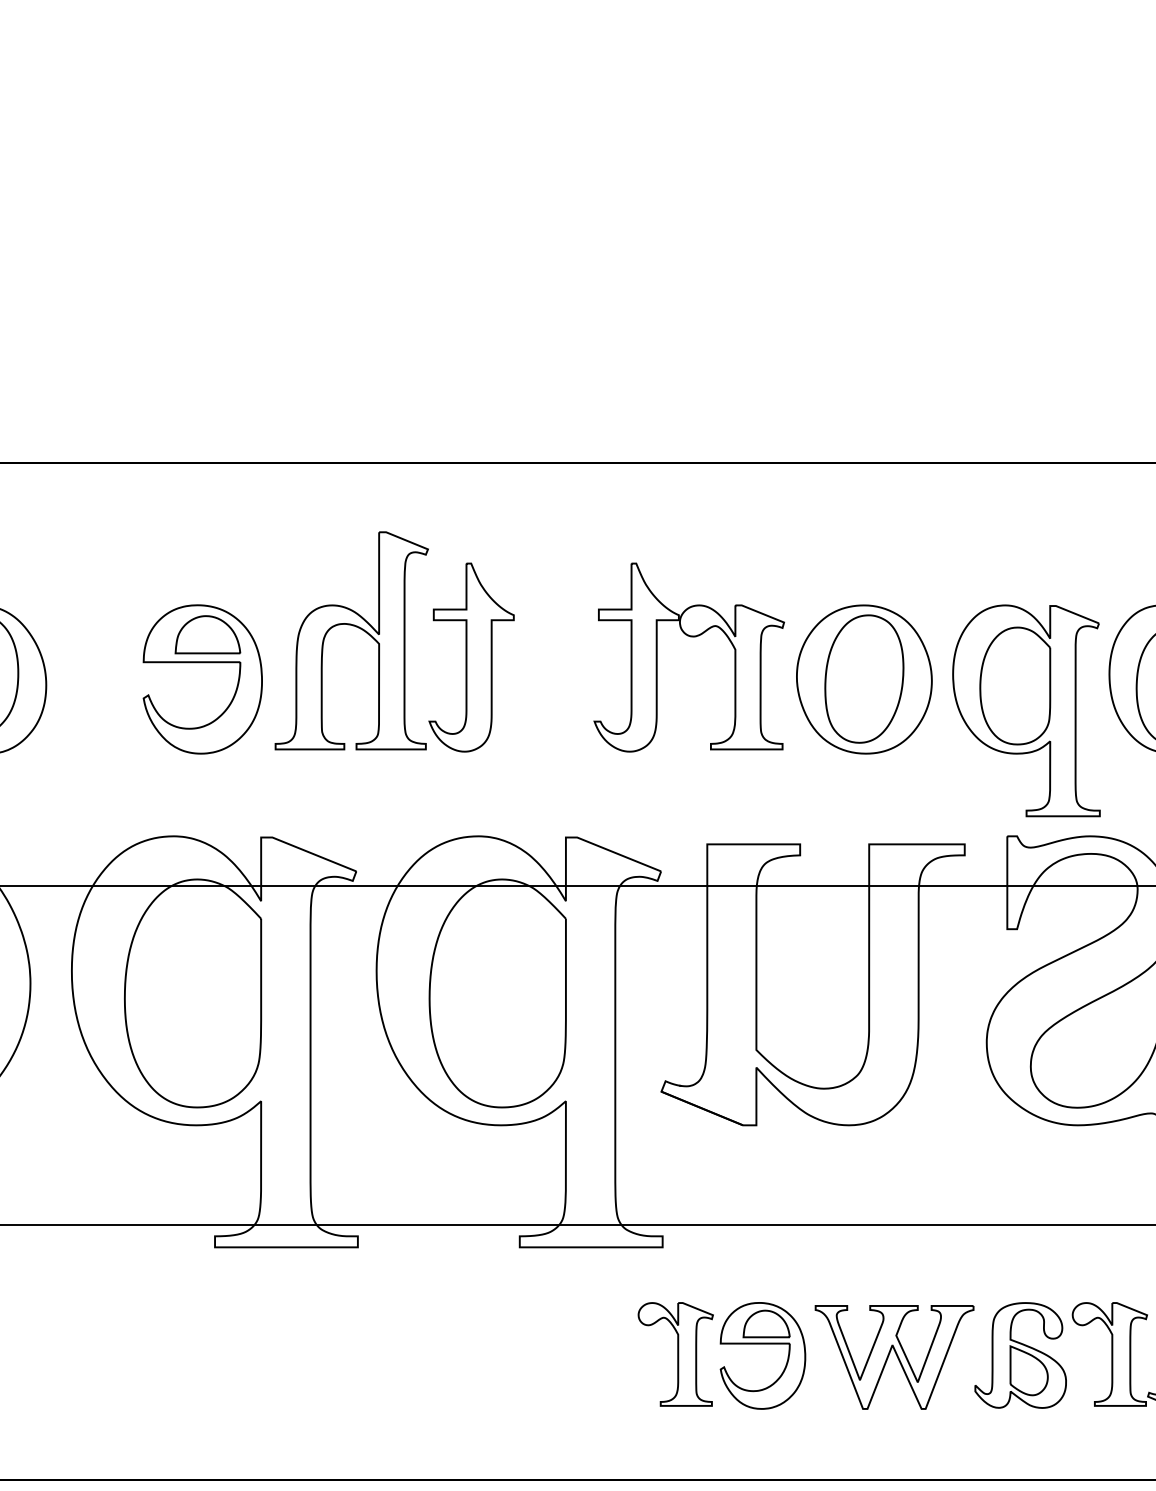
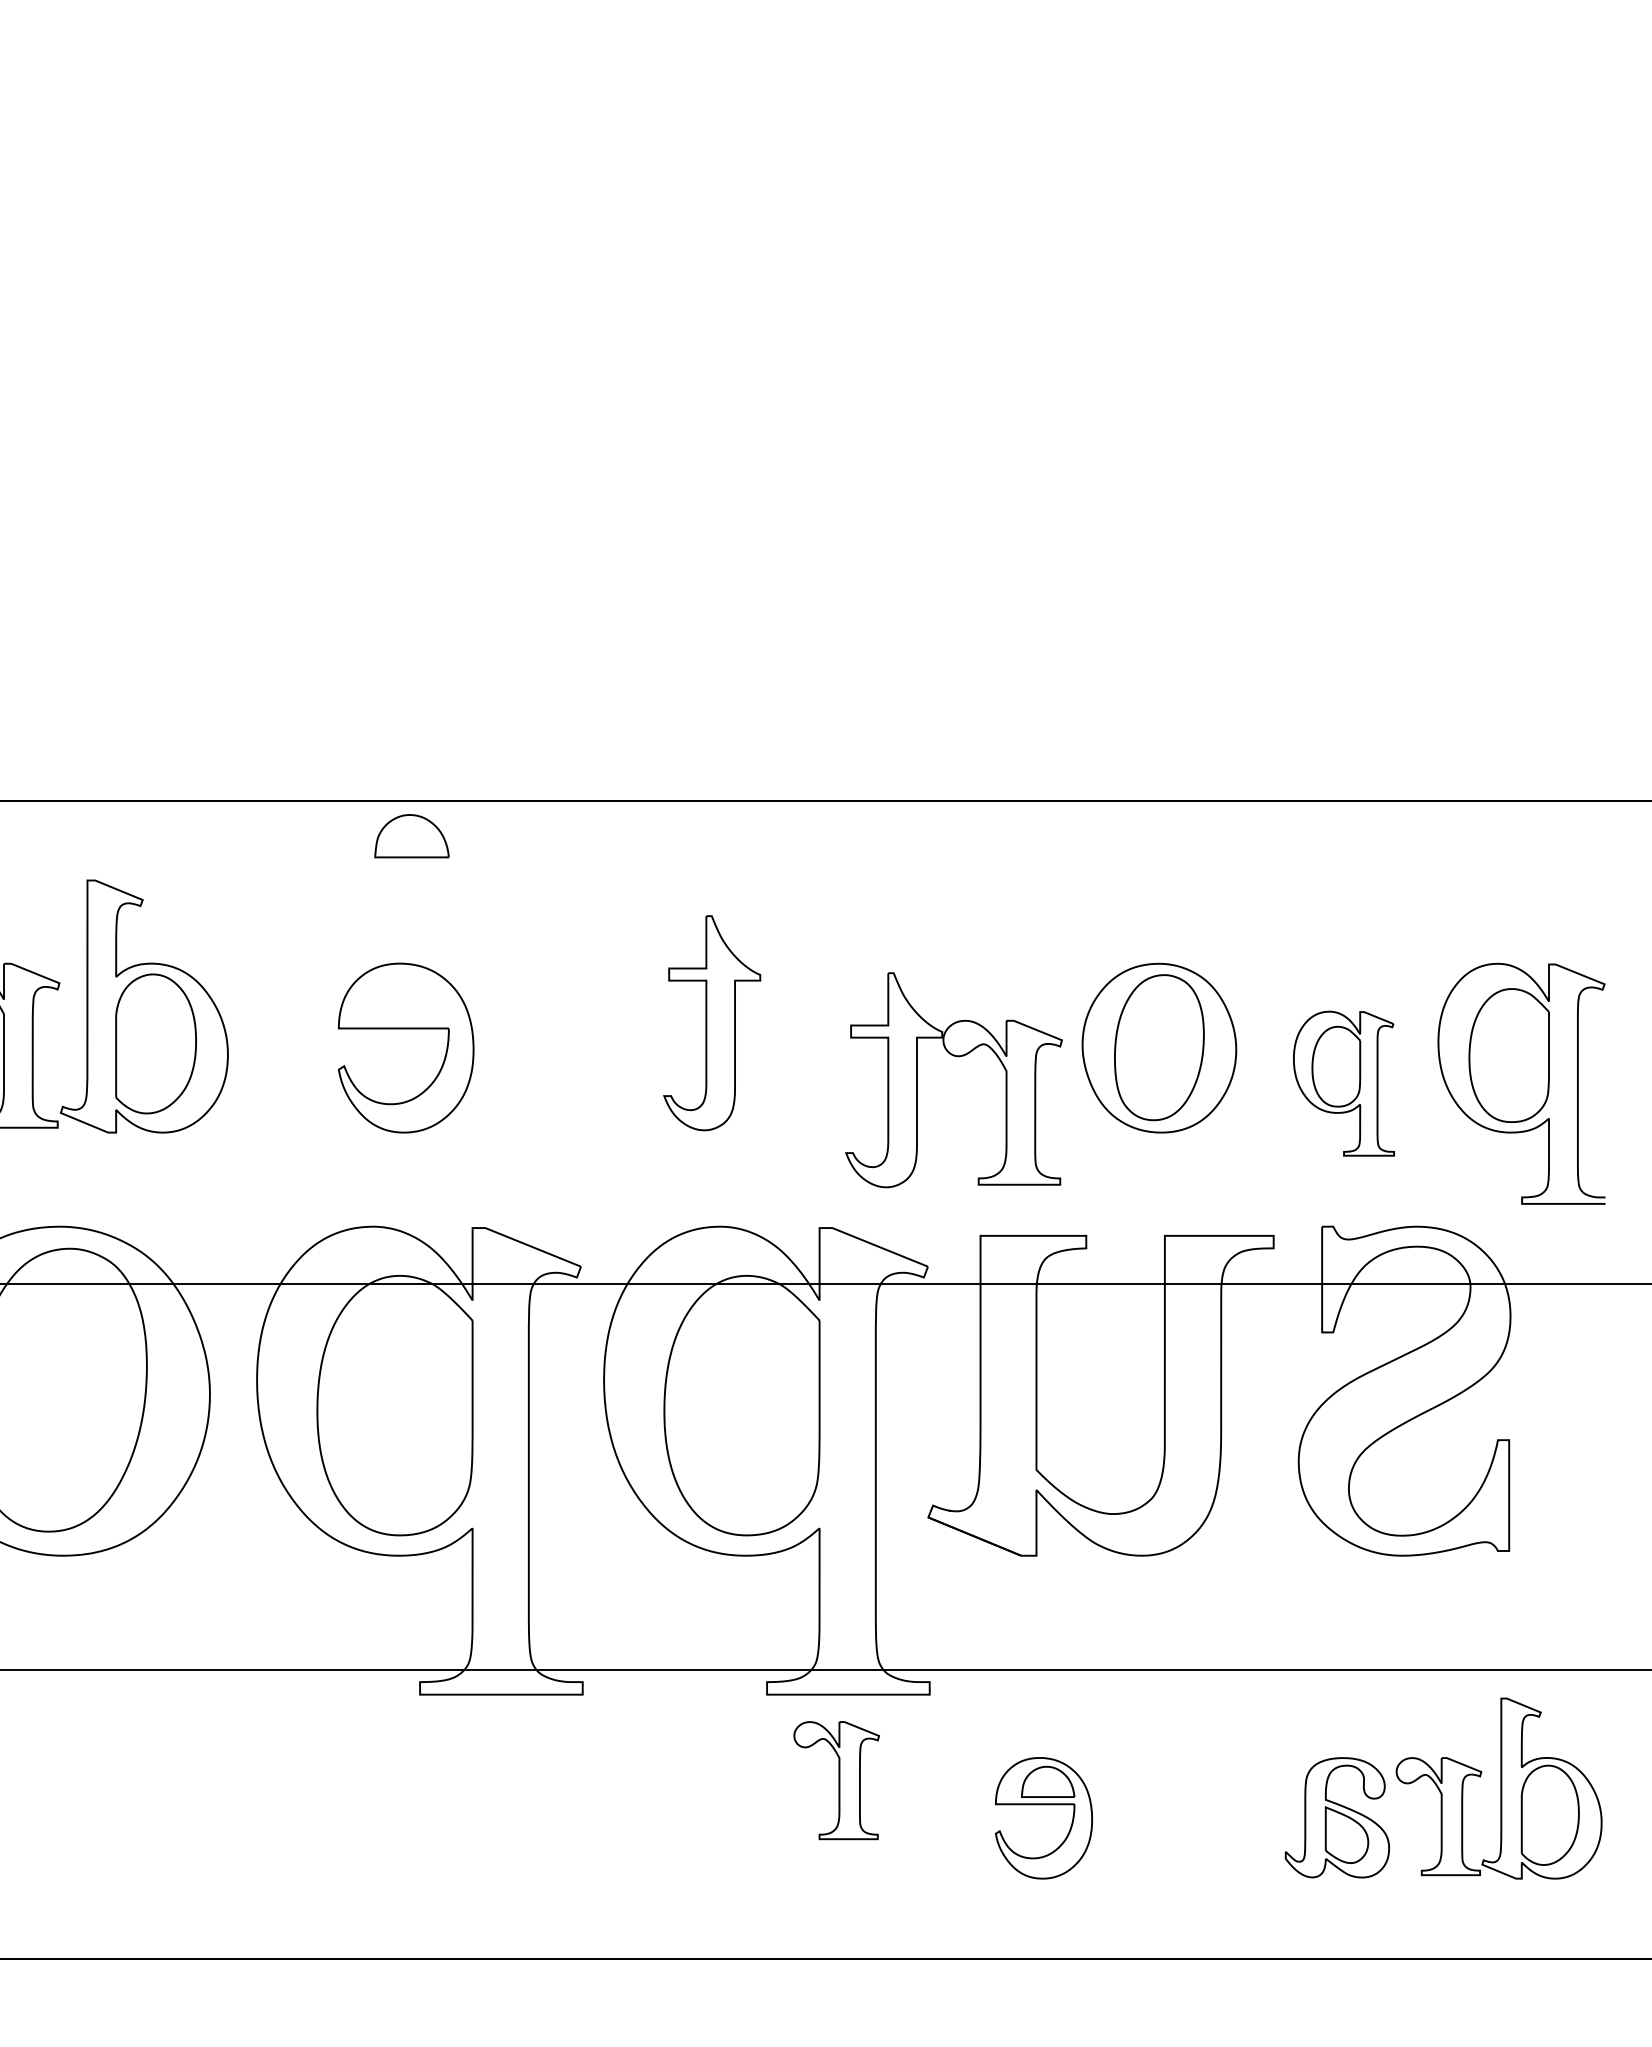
part: (357, 627) -> (582, 989), removed
part: (207, 635) -> (411, 836), moved
part: (692, 637) -> (957, 1057), moved
part: (1026, 710) -> (1343, 1083), size x0.6
part: (675, 1354) -> (836, 1780), moved
part: (894, 1356) -> (1193, 1819), removed

